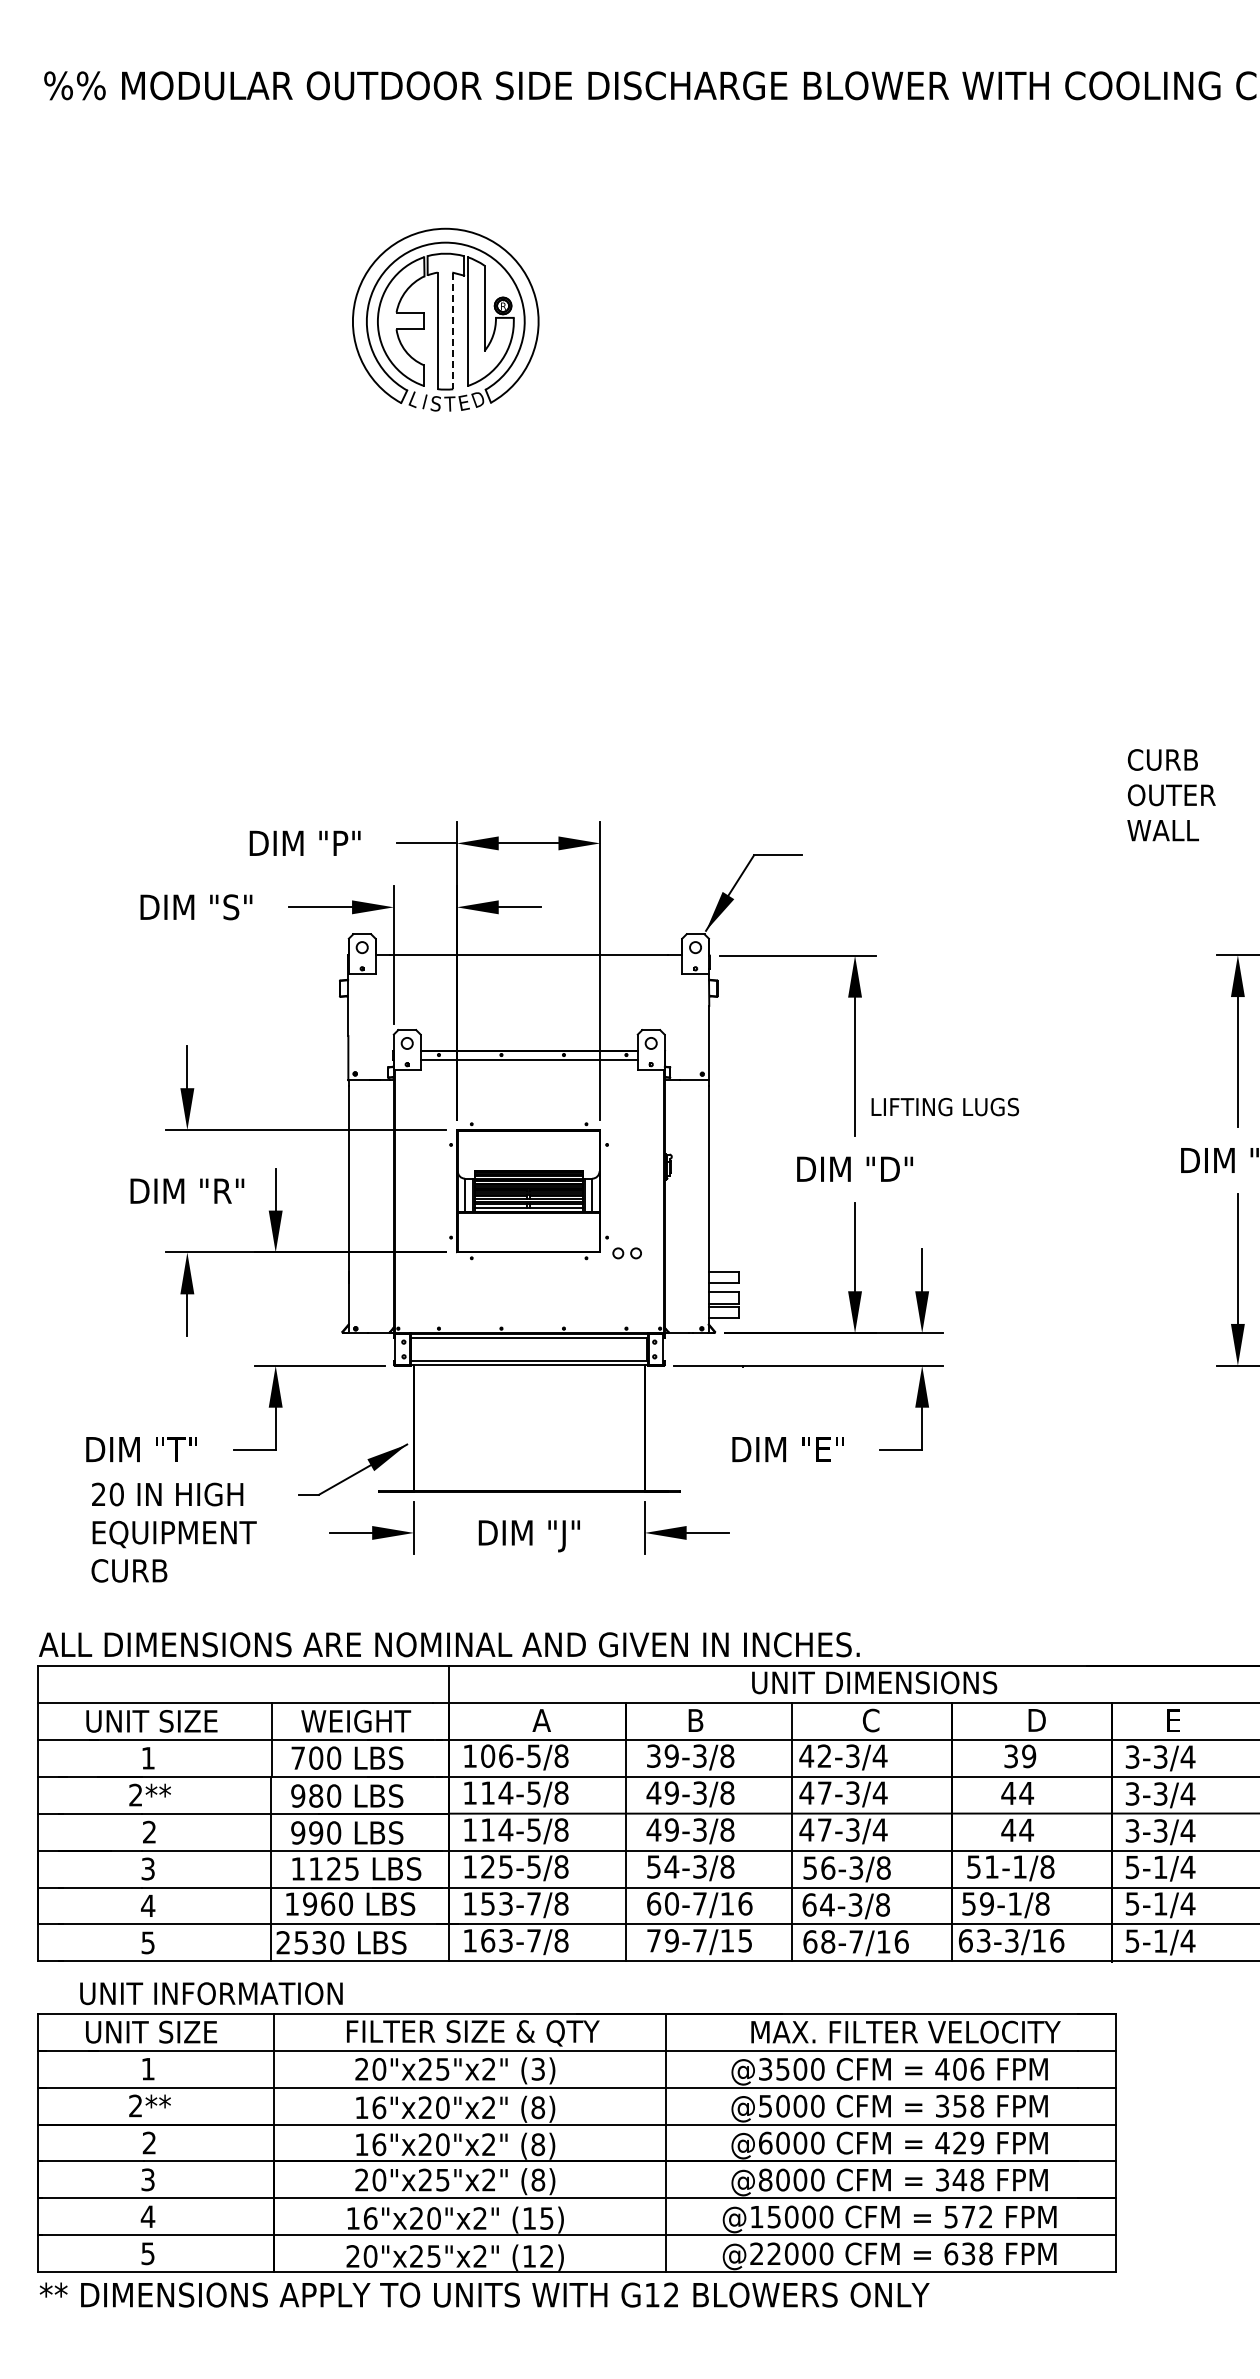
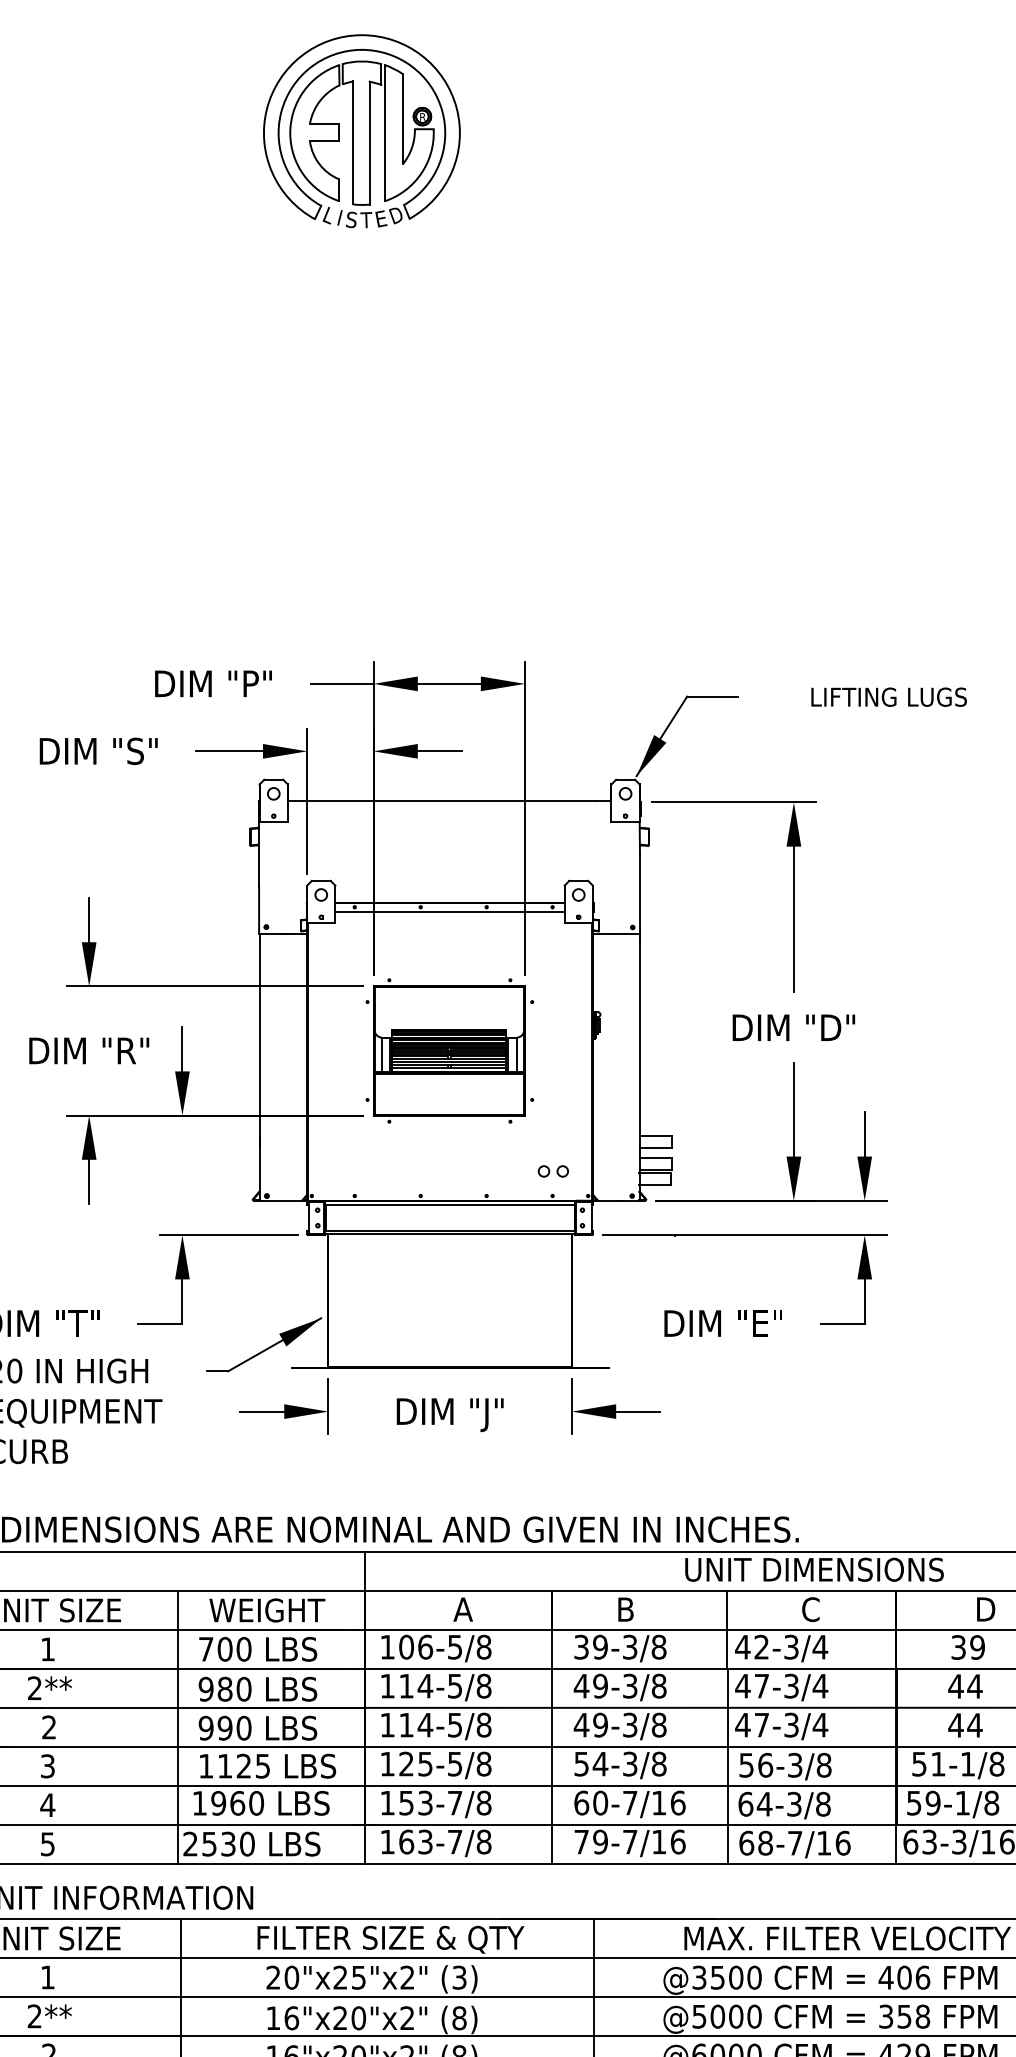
line: (453, 331) -> (370, 143), dashed -> solid
text: (944, 1106) -> (888, 696), moved
part: (626, 1253) -> (552, 1171), moved
text: (745, 1940) -> (678, 1841), 79-7/15 -> 79-7/16

